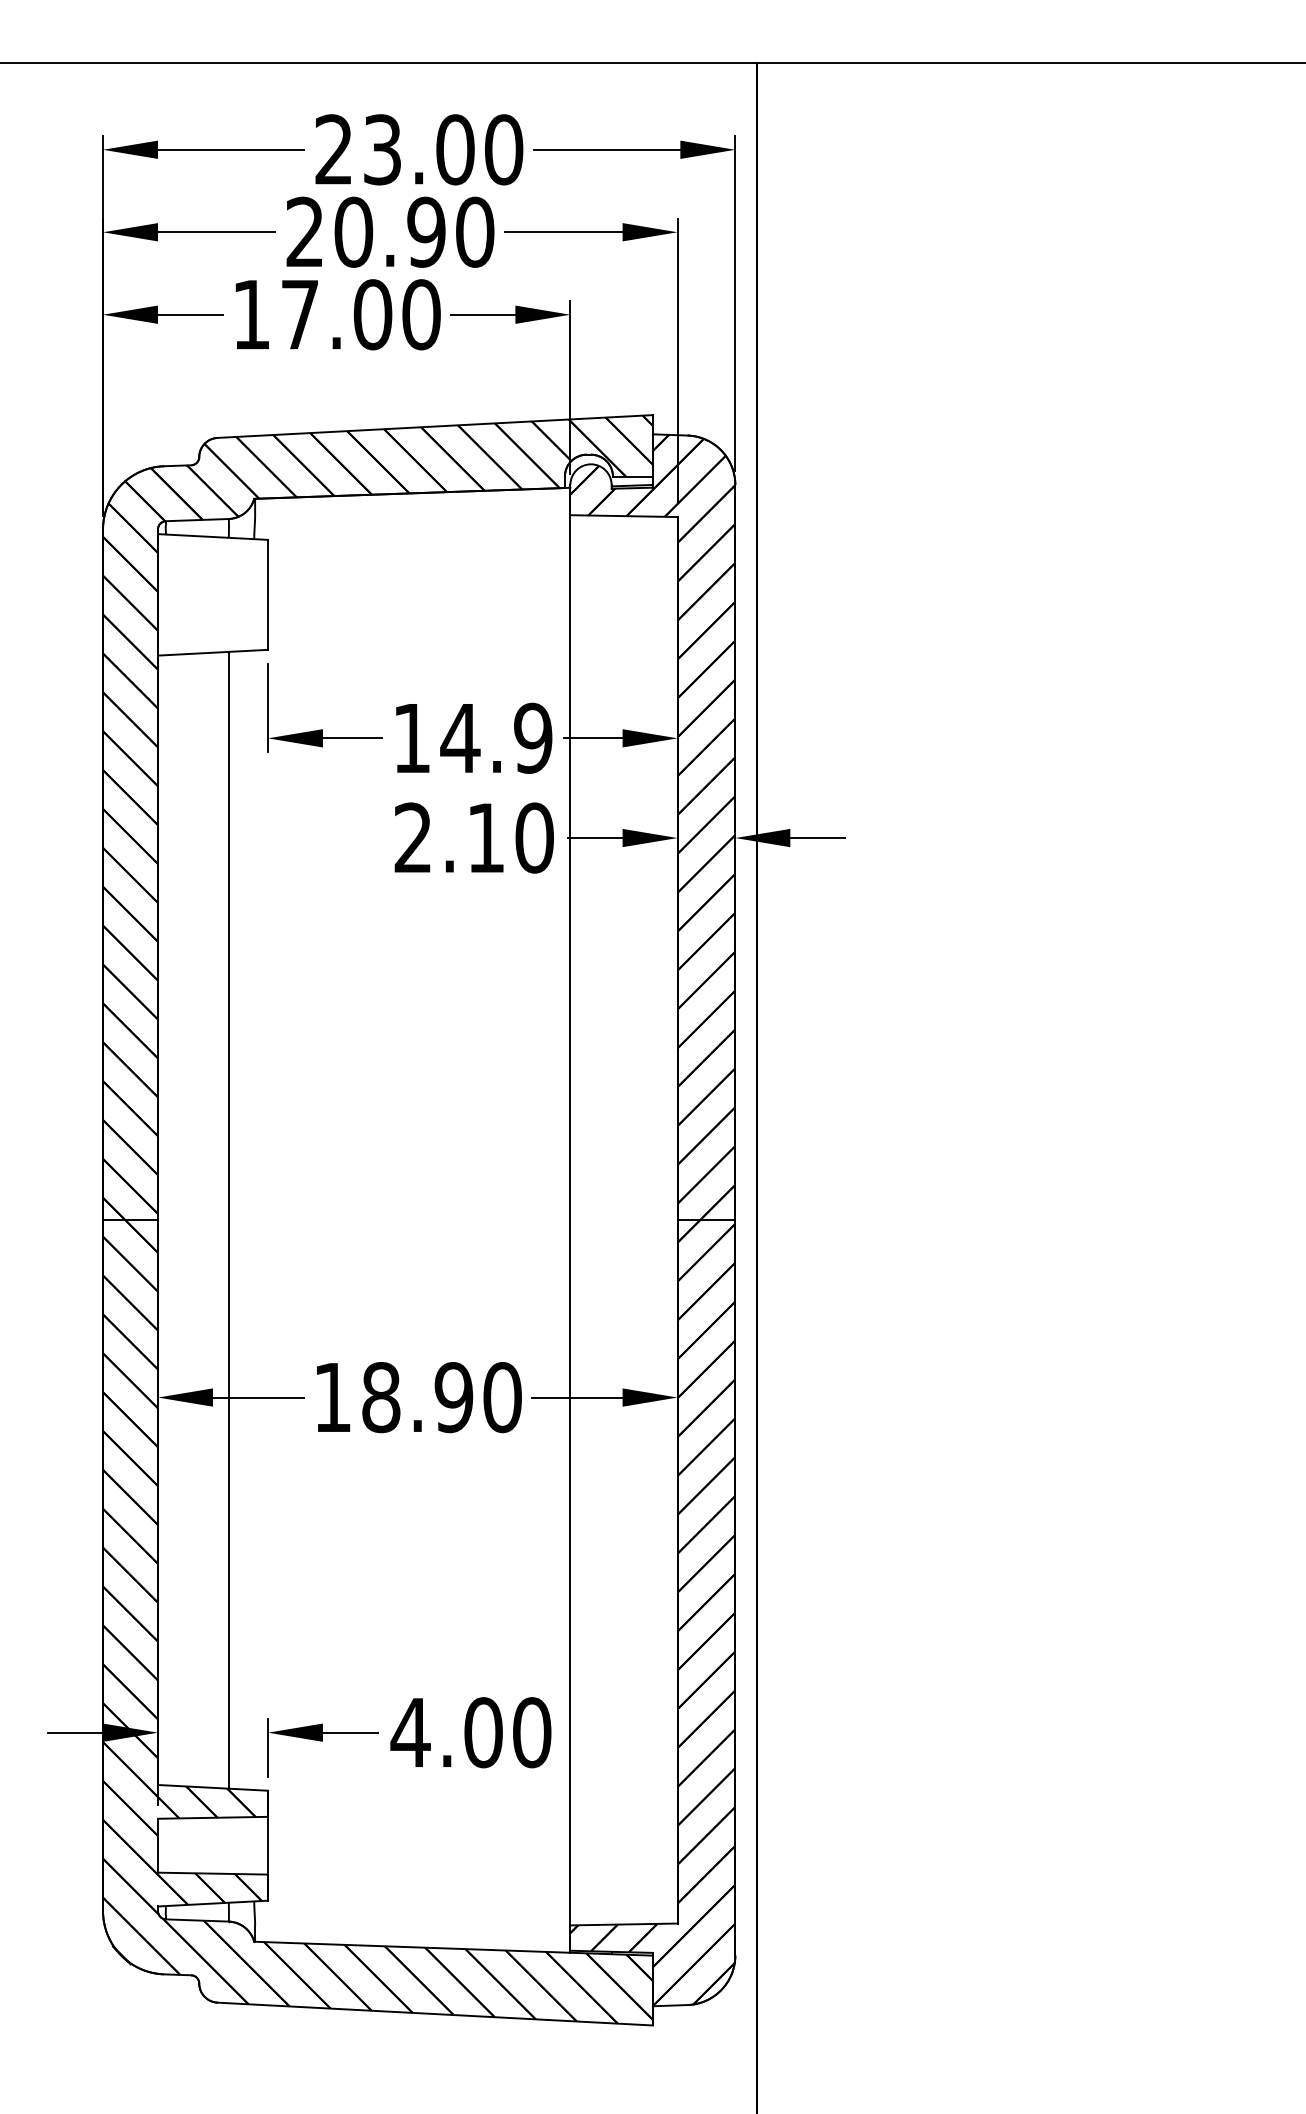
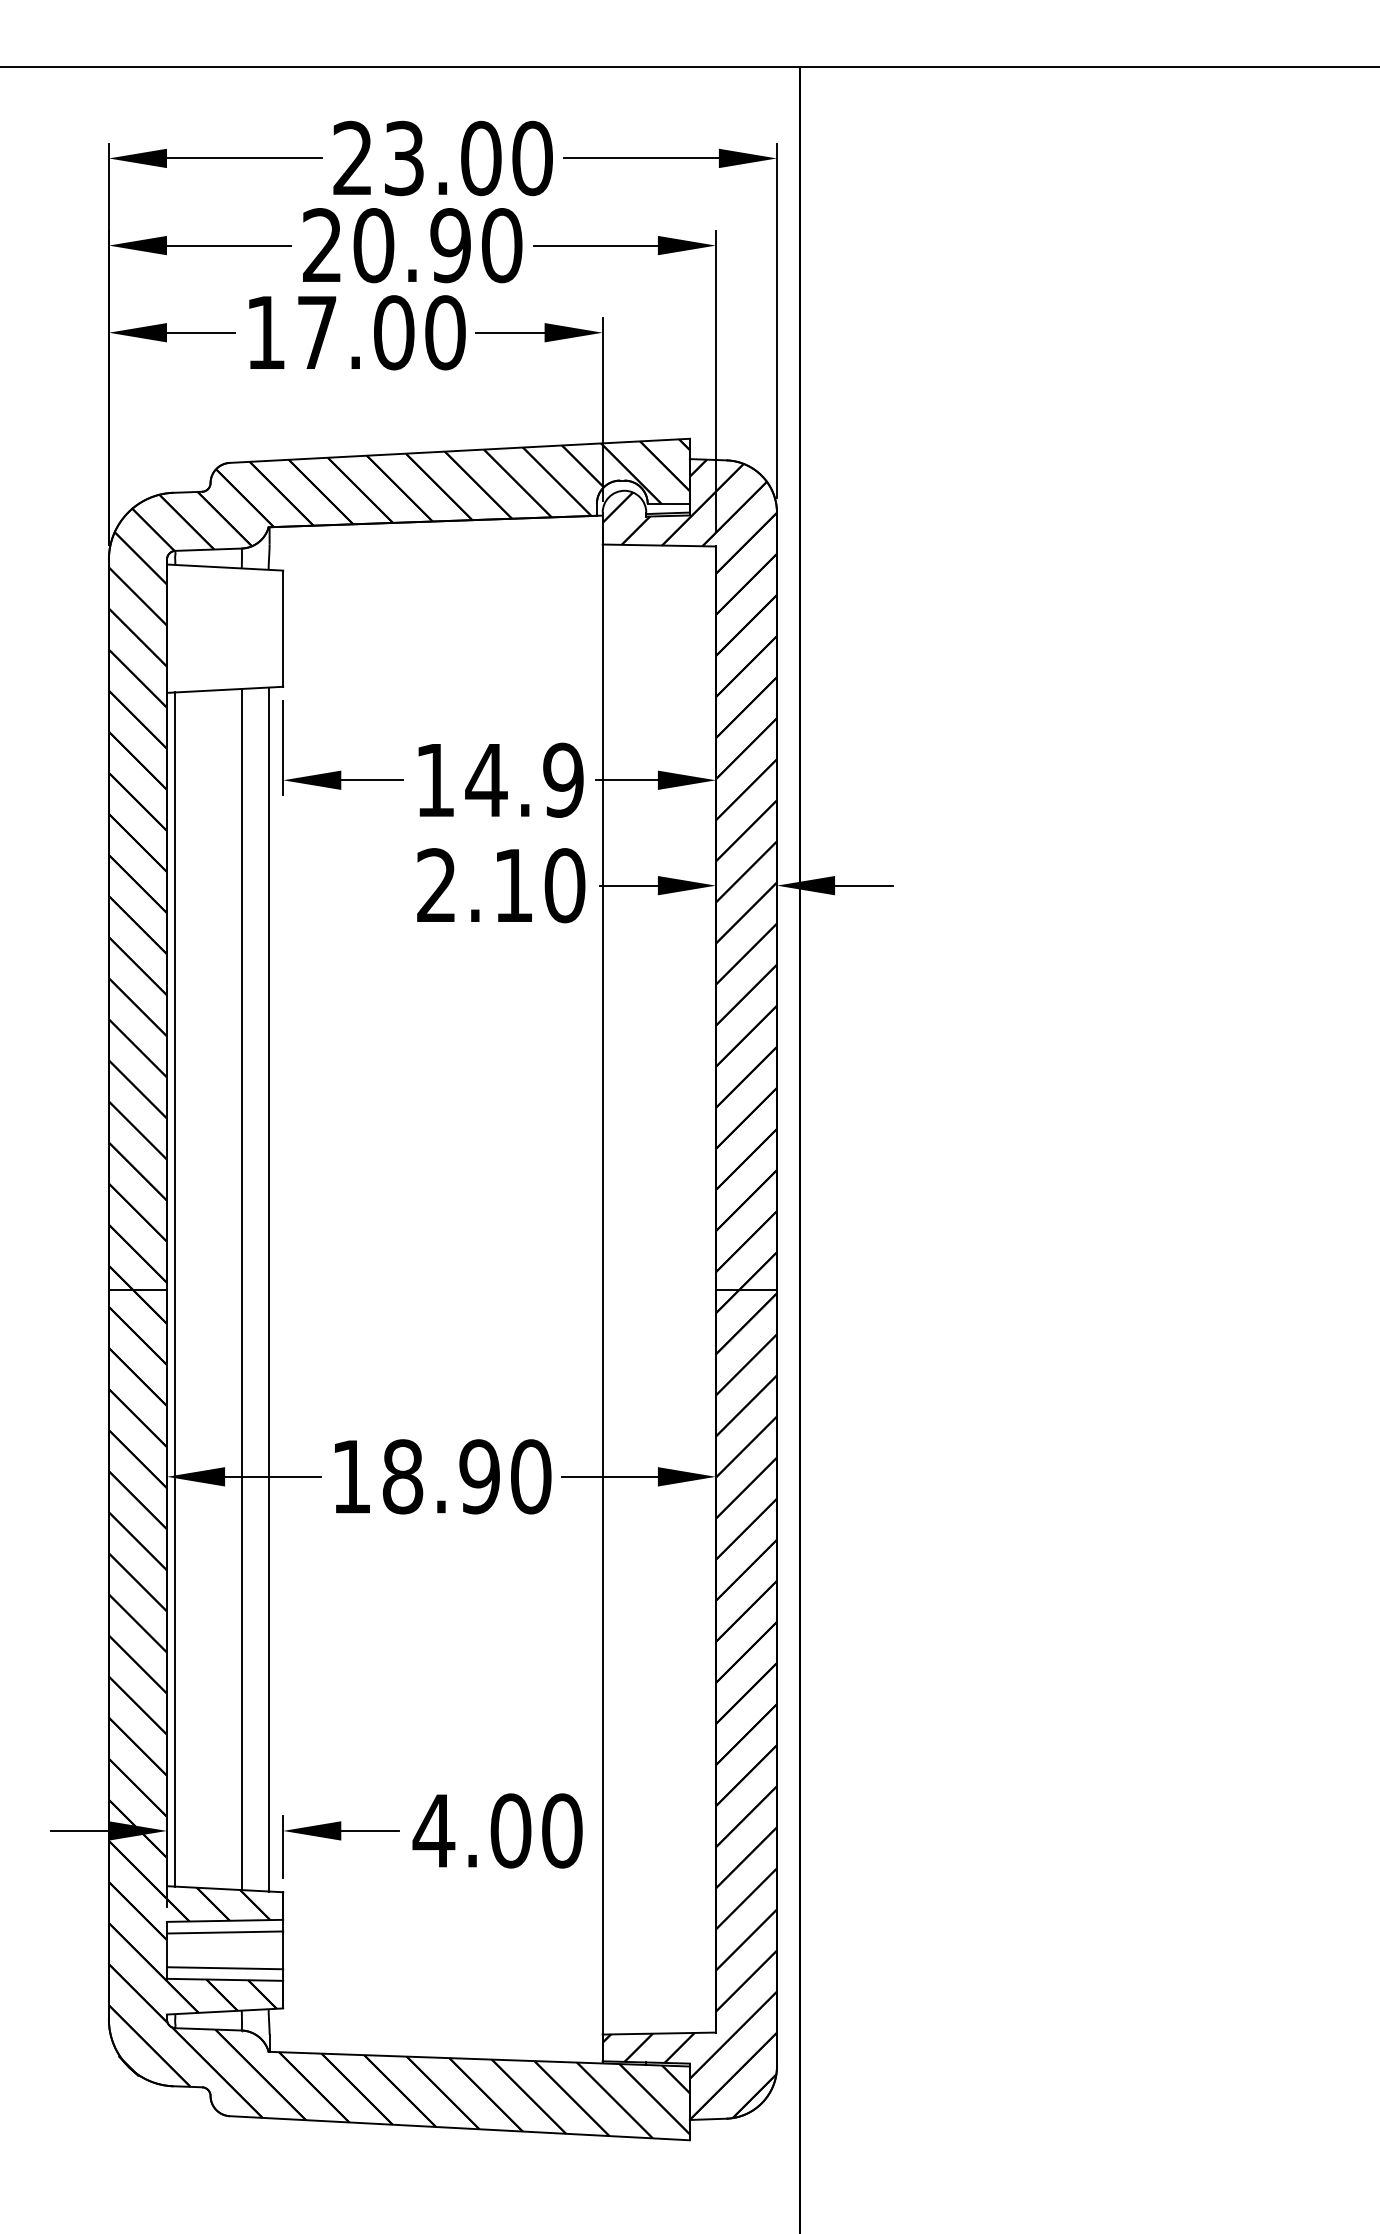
line: (165, 1220) -> (174, 1289), added
line: (254, 1220) -> (268, 1289), added
line: (212, 1828) -> (224, 1932), added
line: (212, 1862) -> (224, 1968), added

